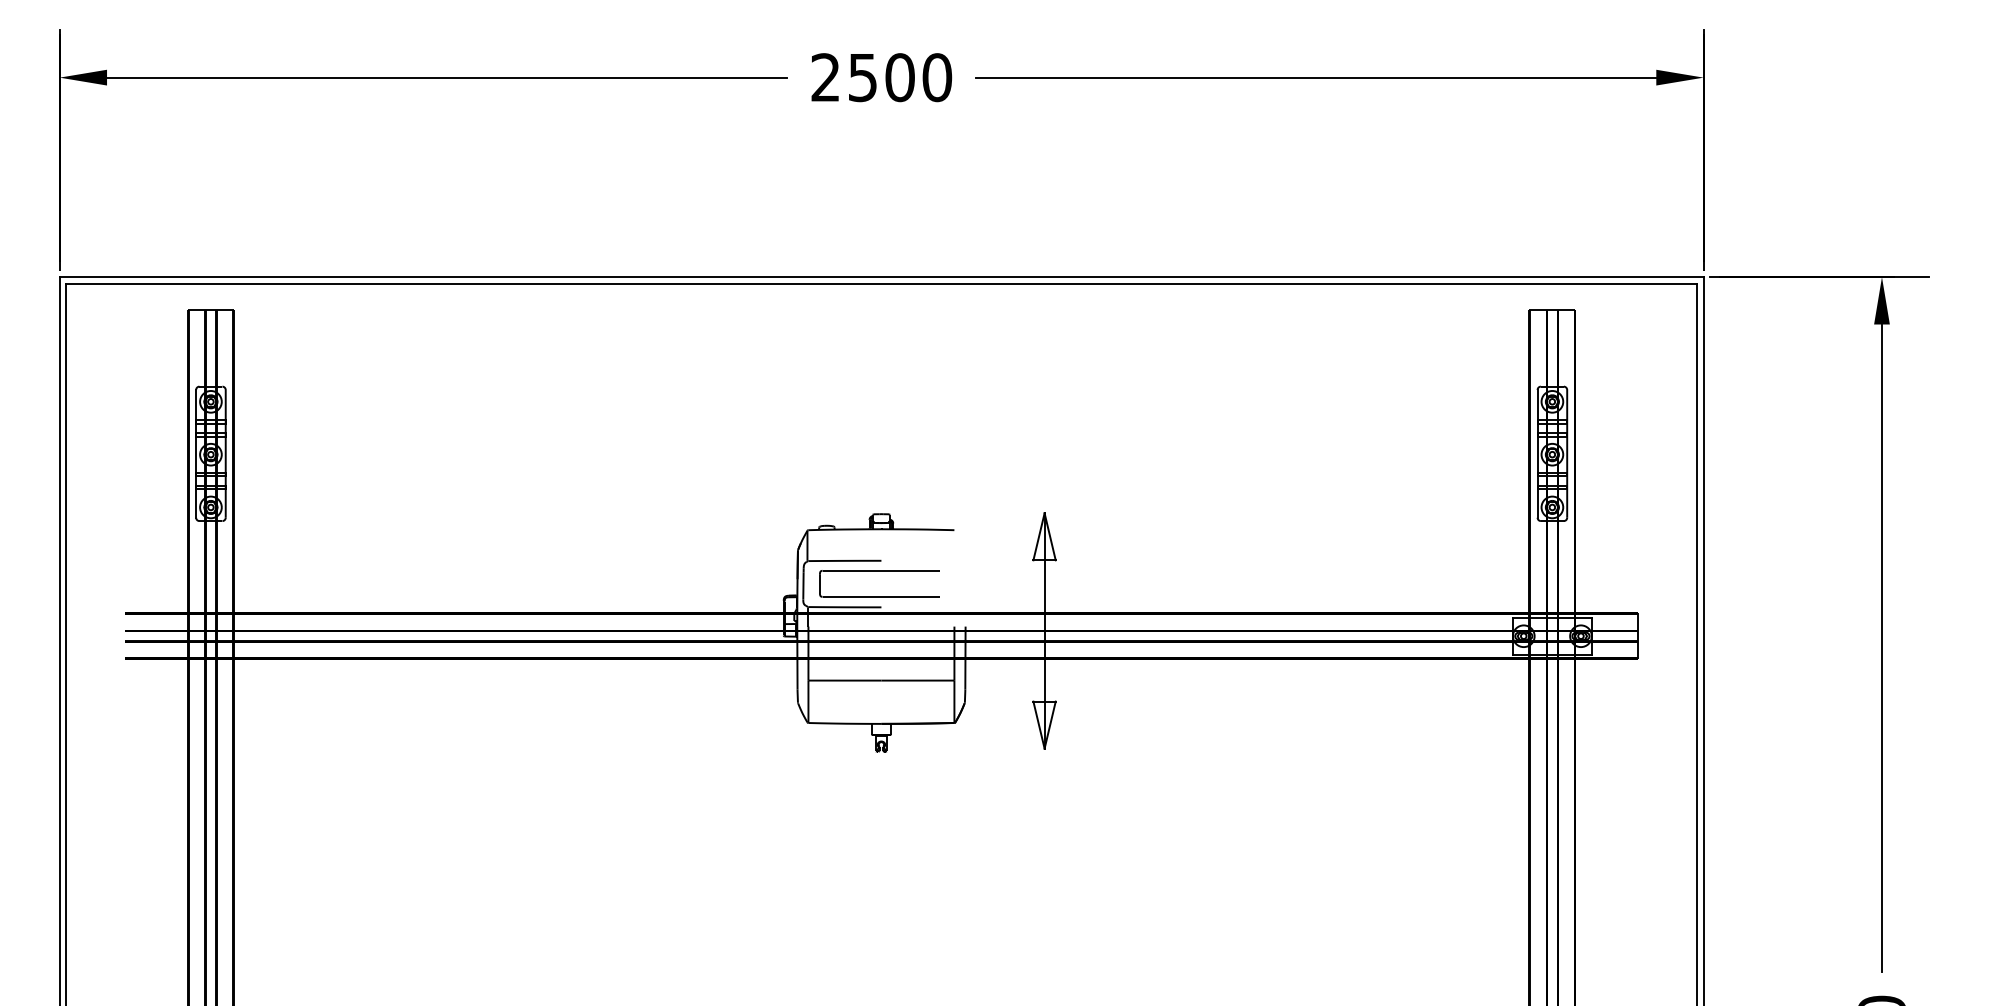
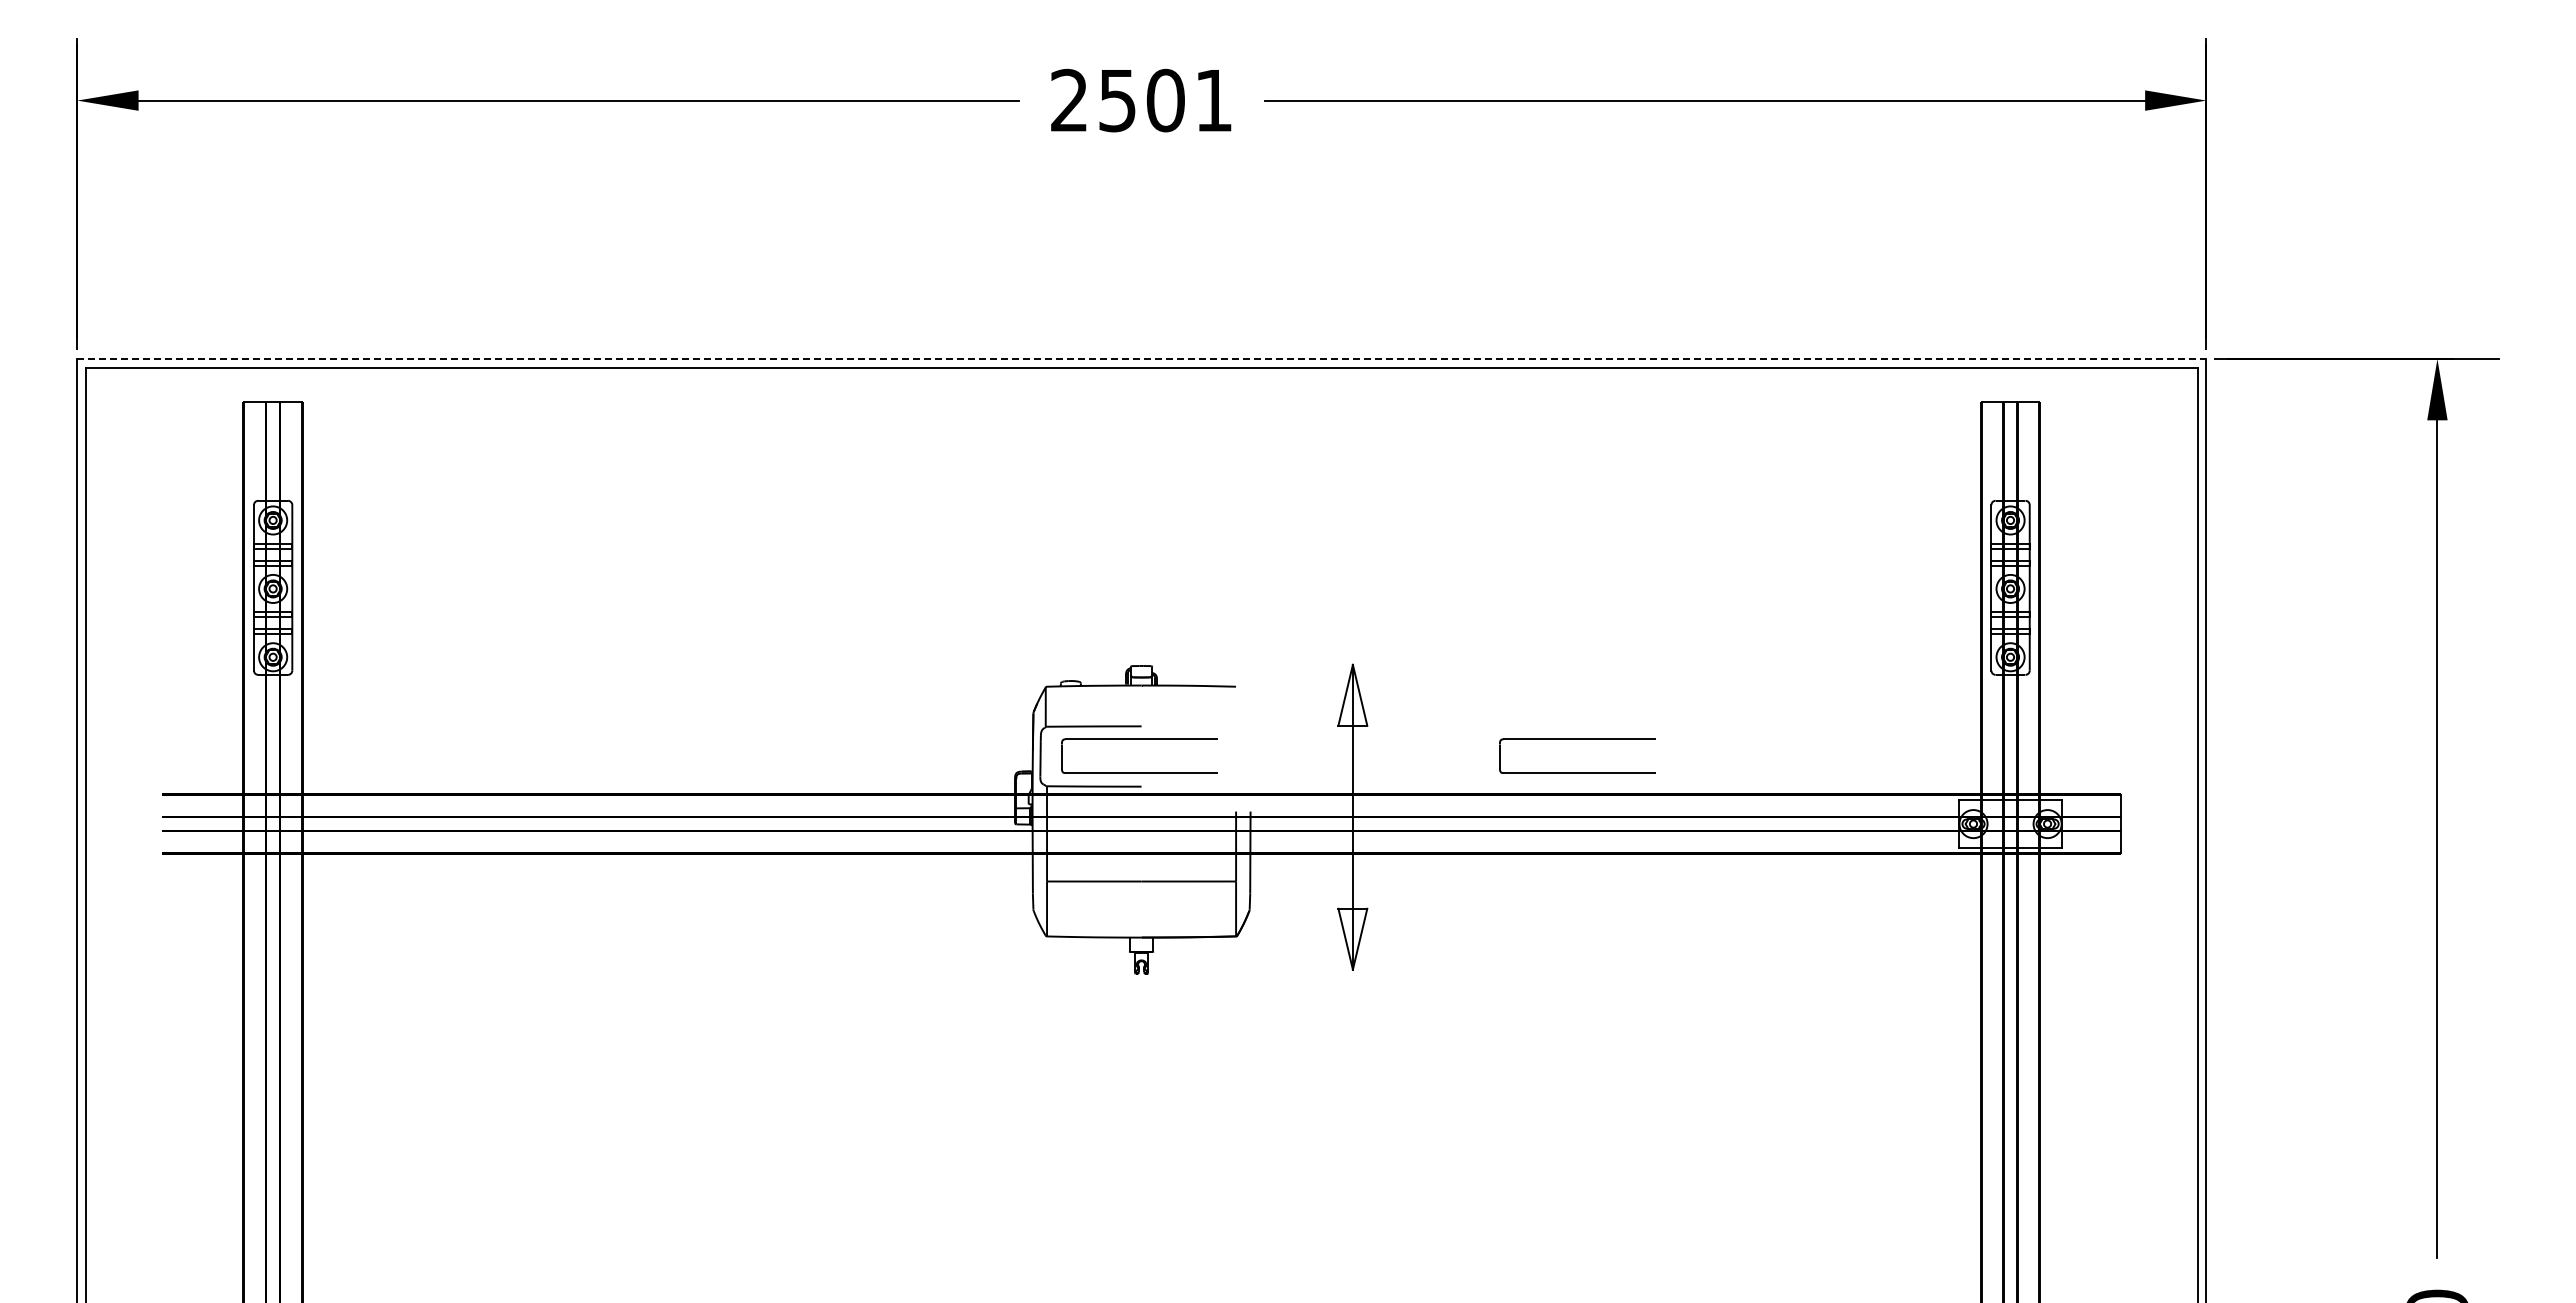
text: (937, 77) -> (1214, 100), 2500 -> 2501
line: (881, 277) -> (1141, 359), solid -> dashed
part: (1218, 570) -> (1577, 739), added

